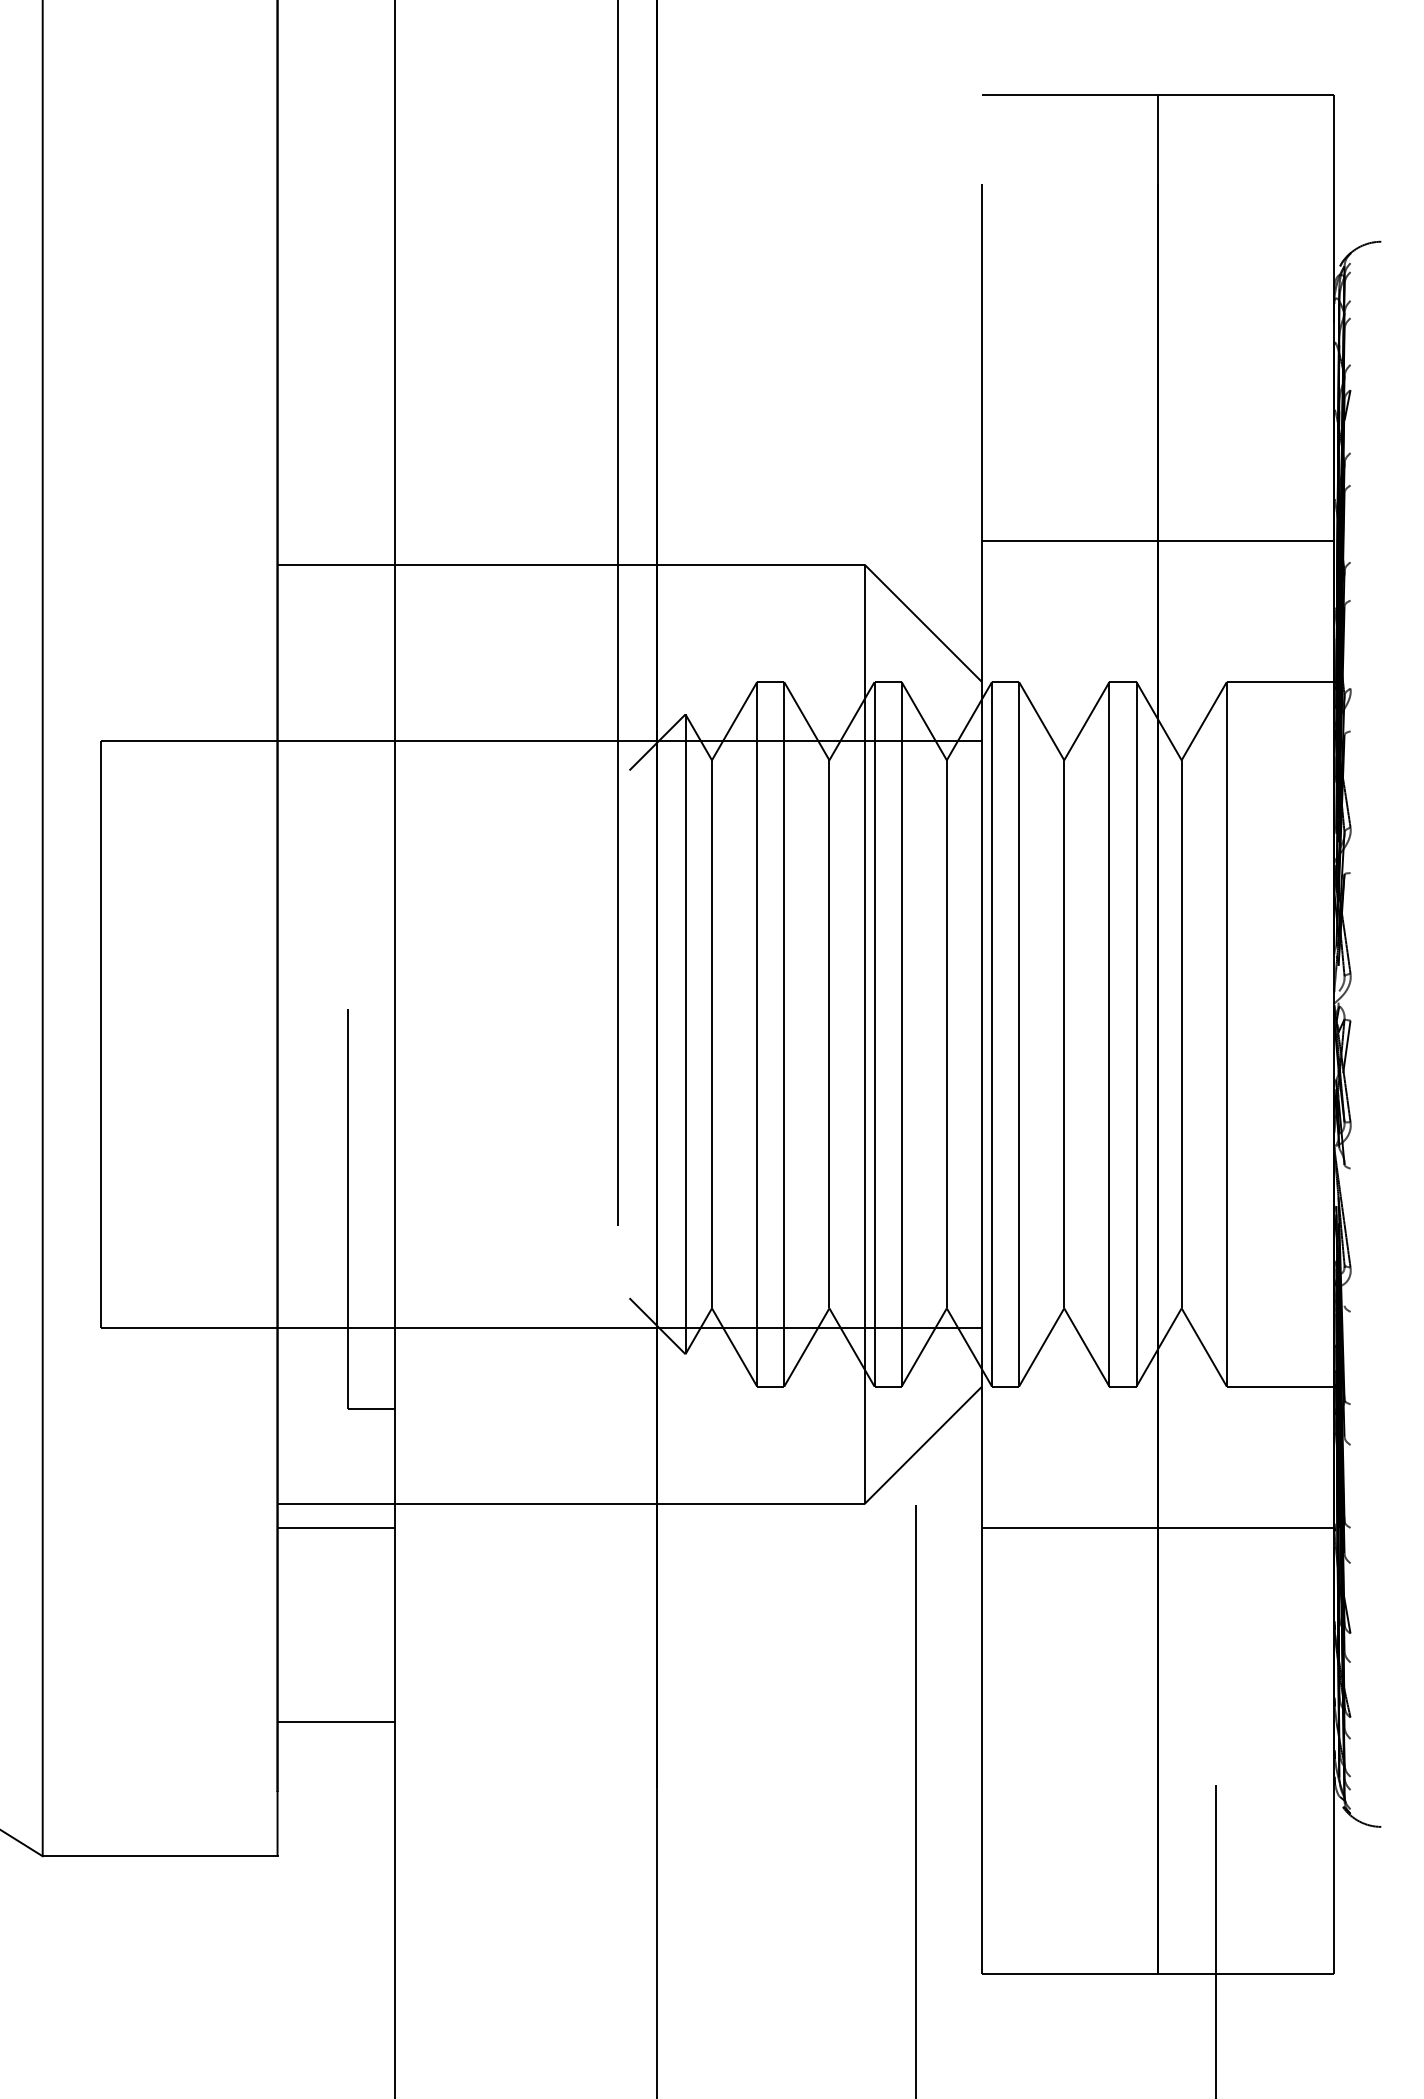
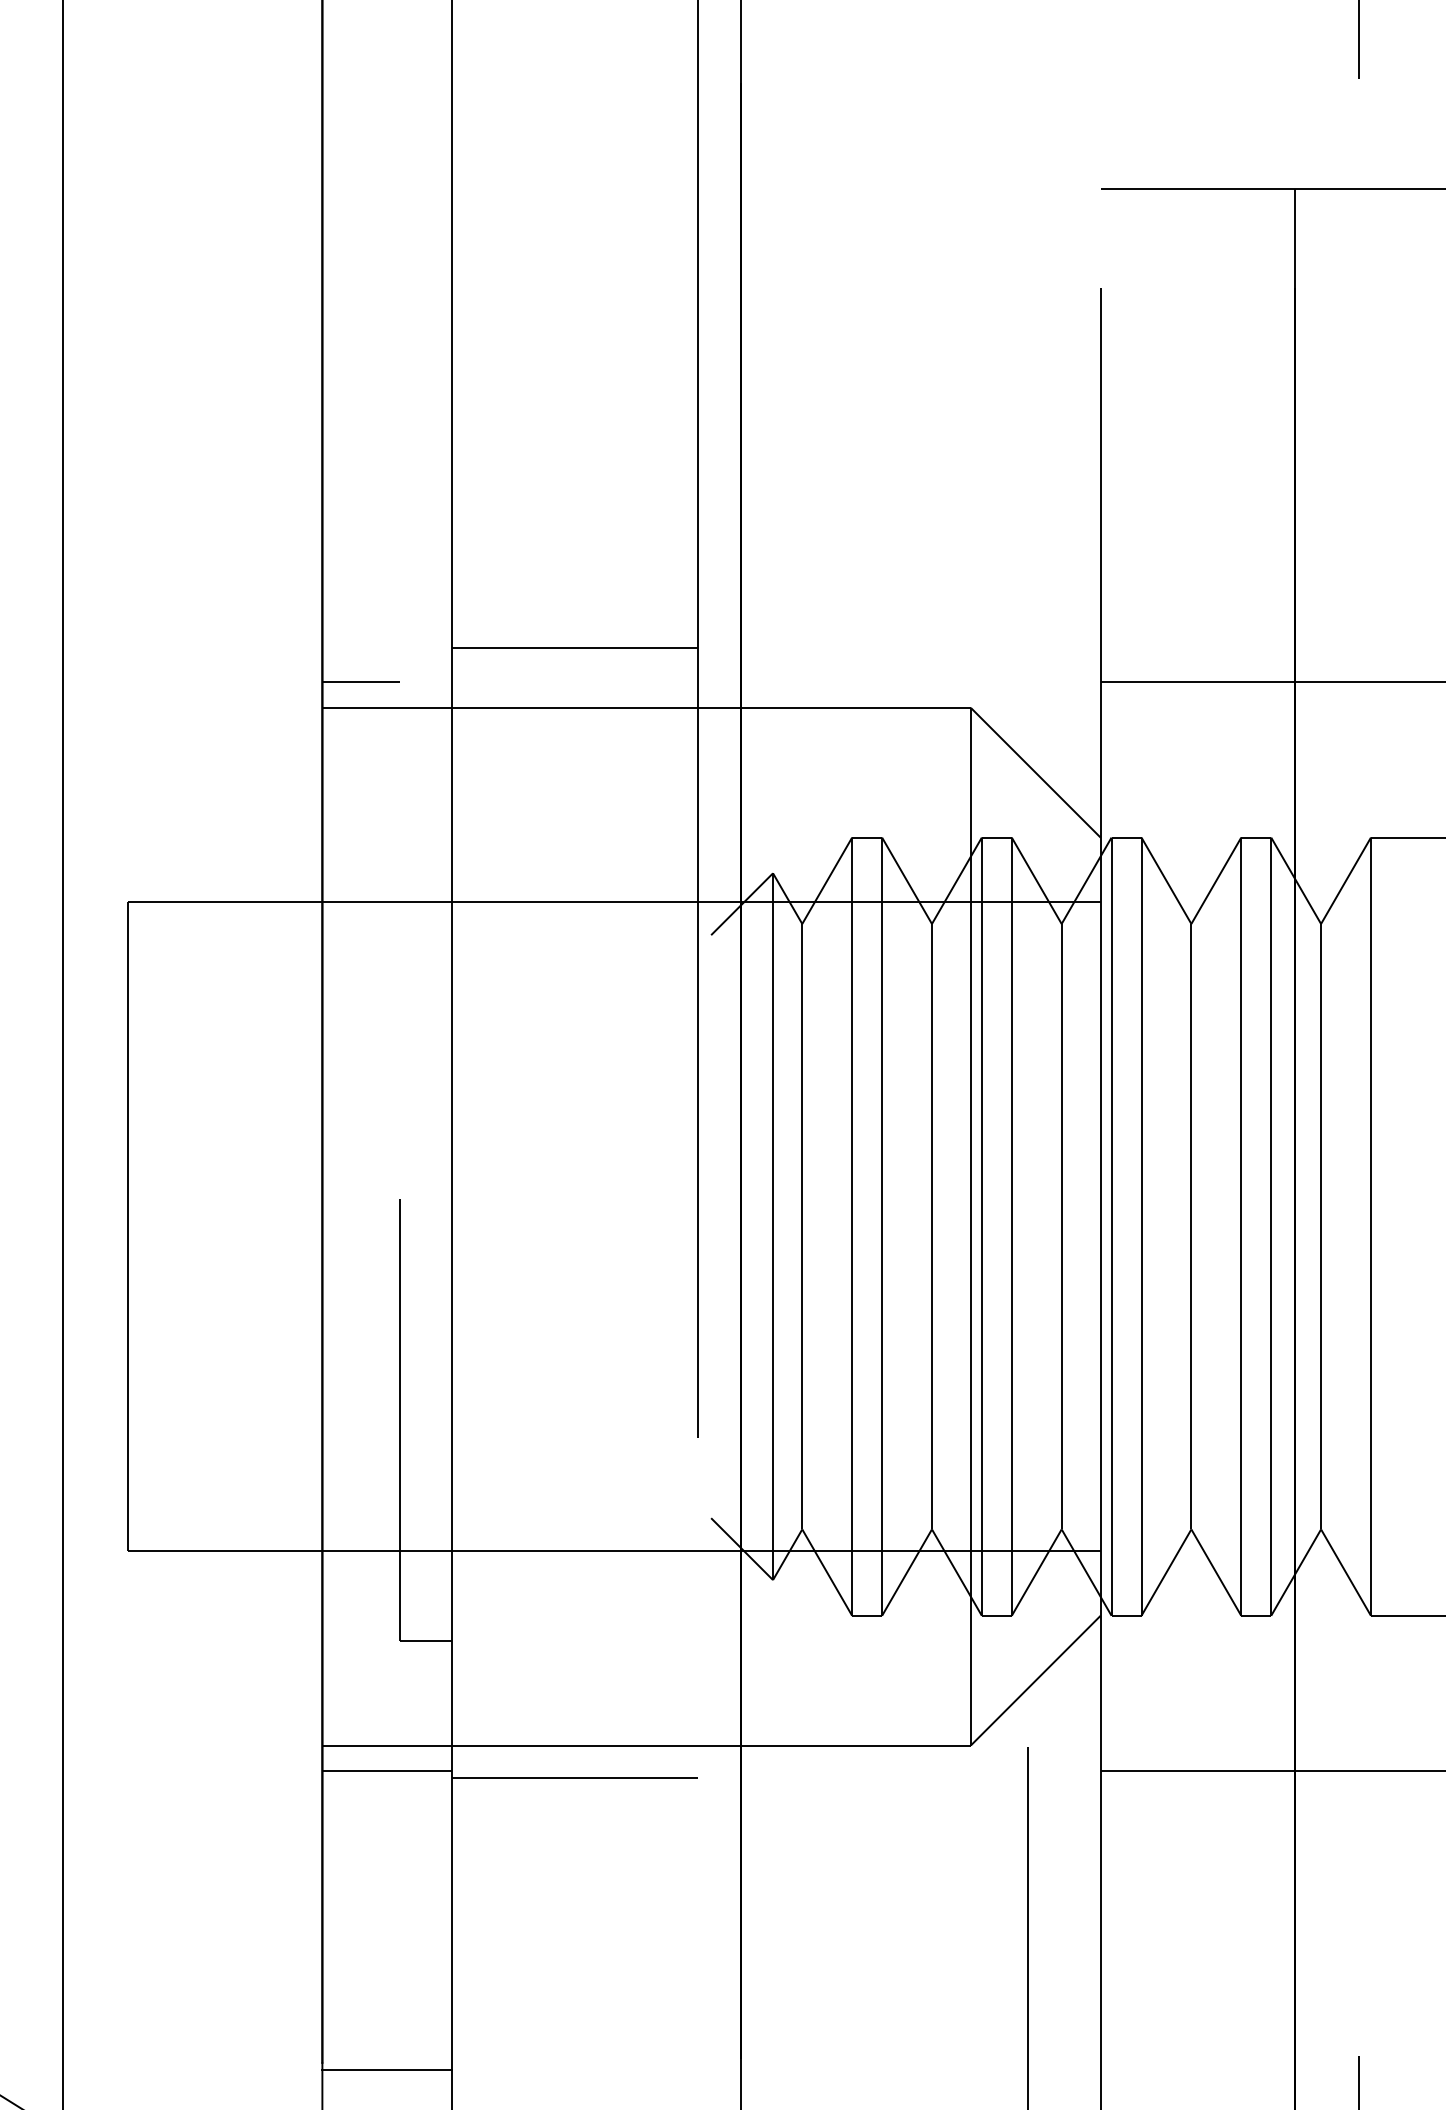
line: (505, 510) -> (574, 648), added
line: (312, 541) -> (361, 682), added
line: (505, 1533) -> (574, 1778), added
line: (335, 1721) -> (386, 2069), moved

